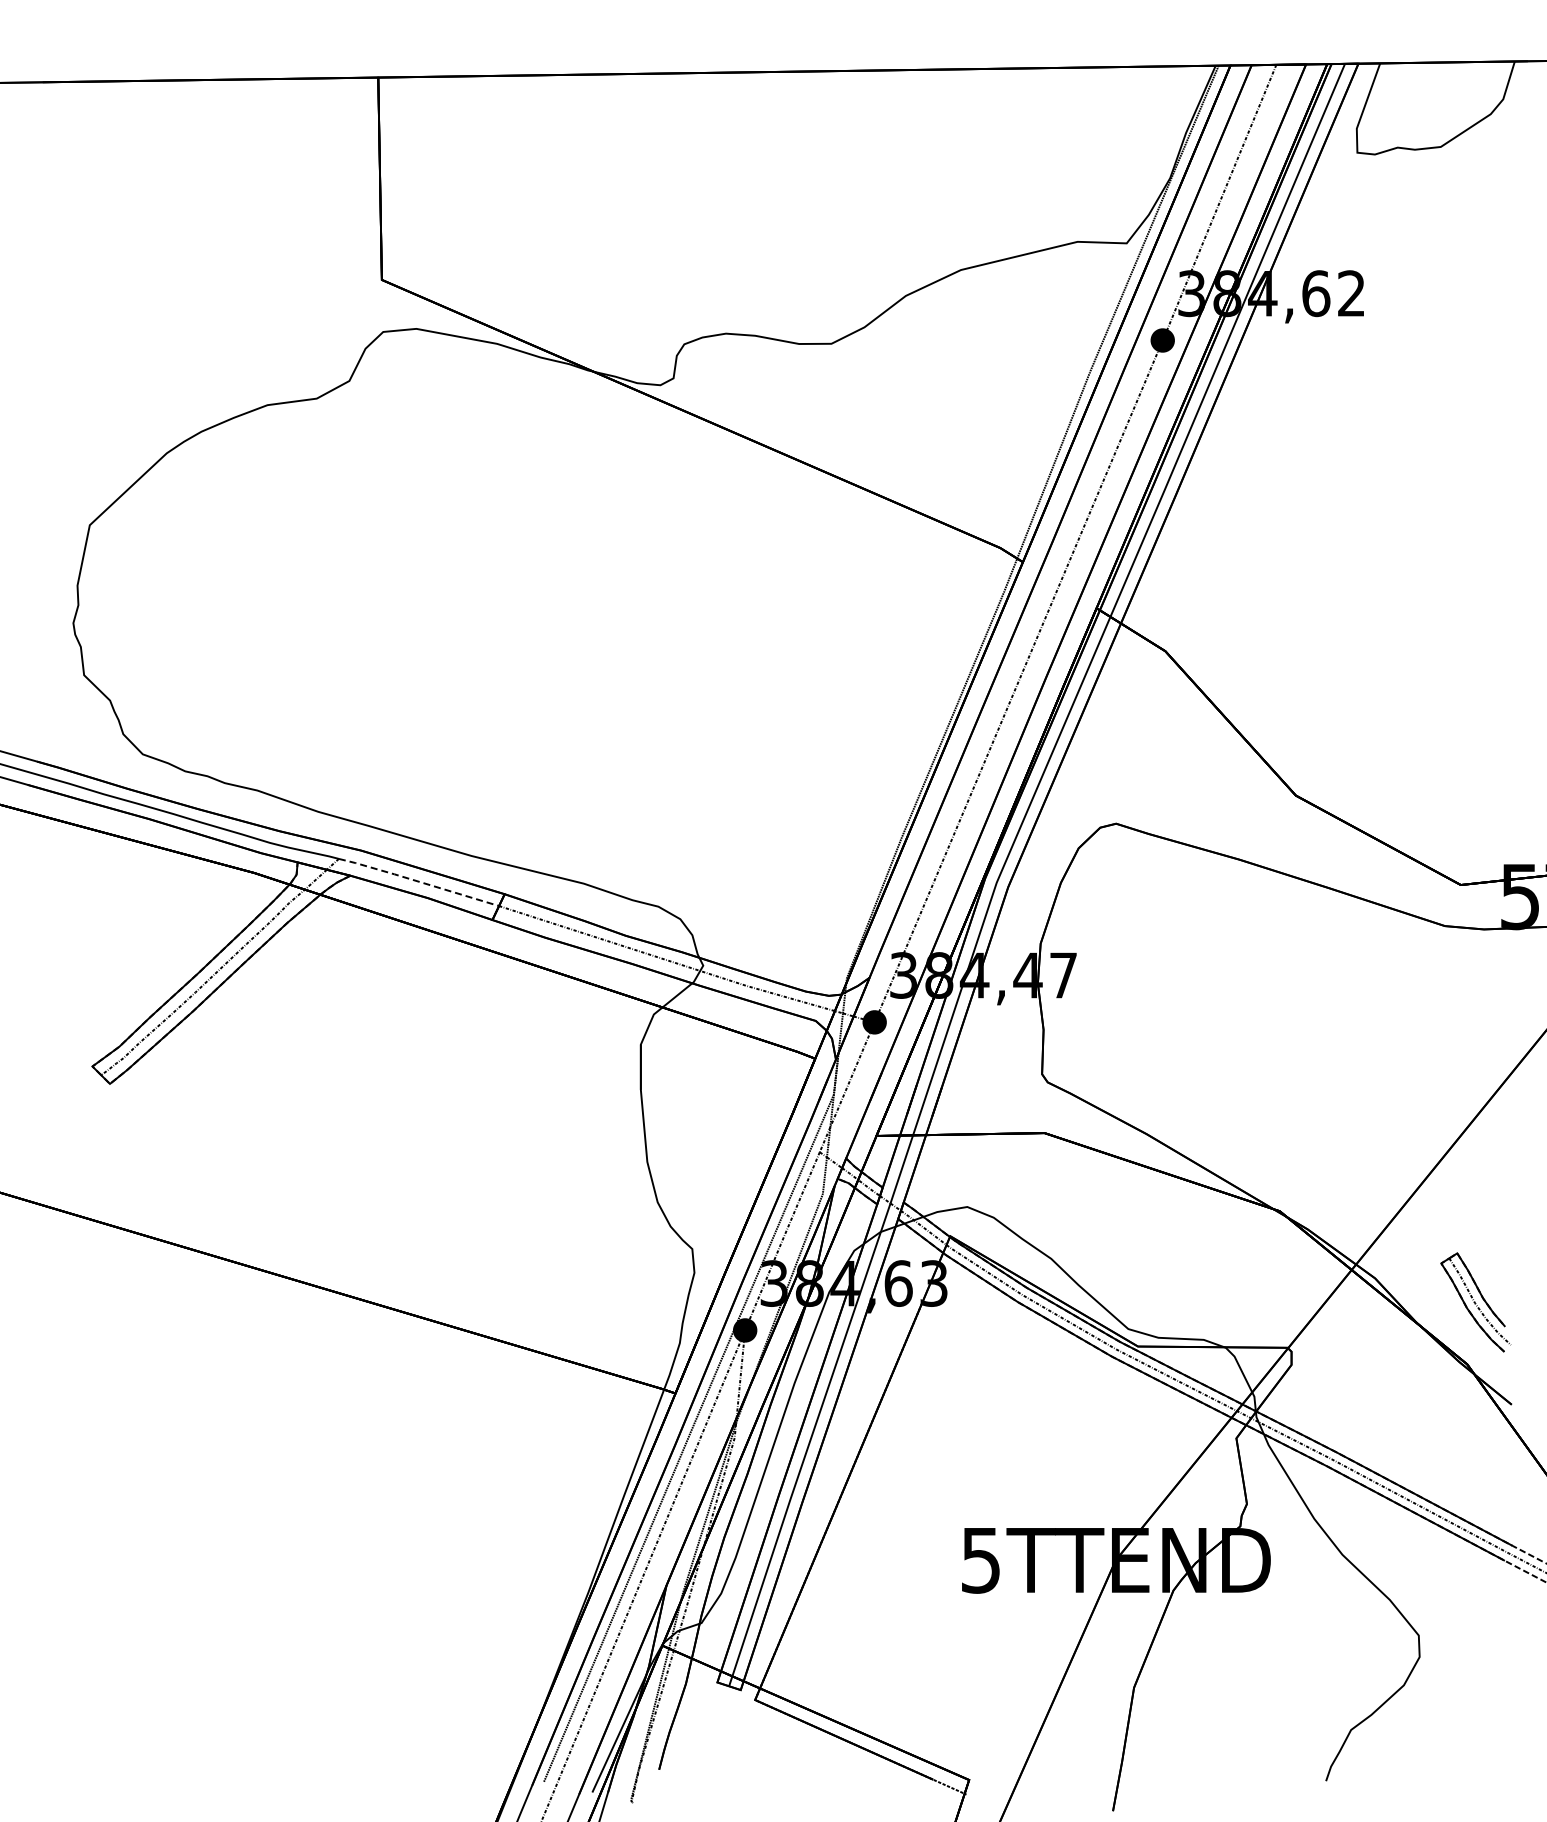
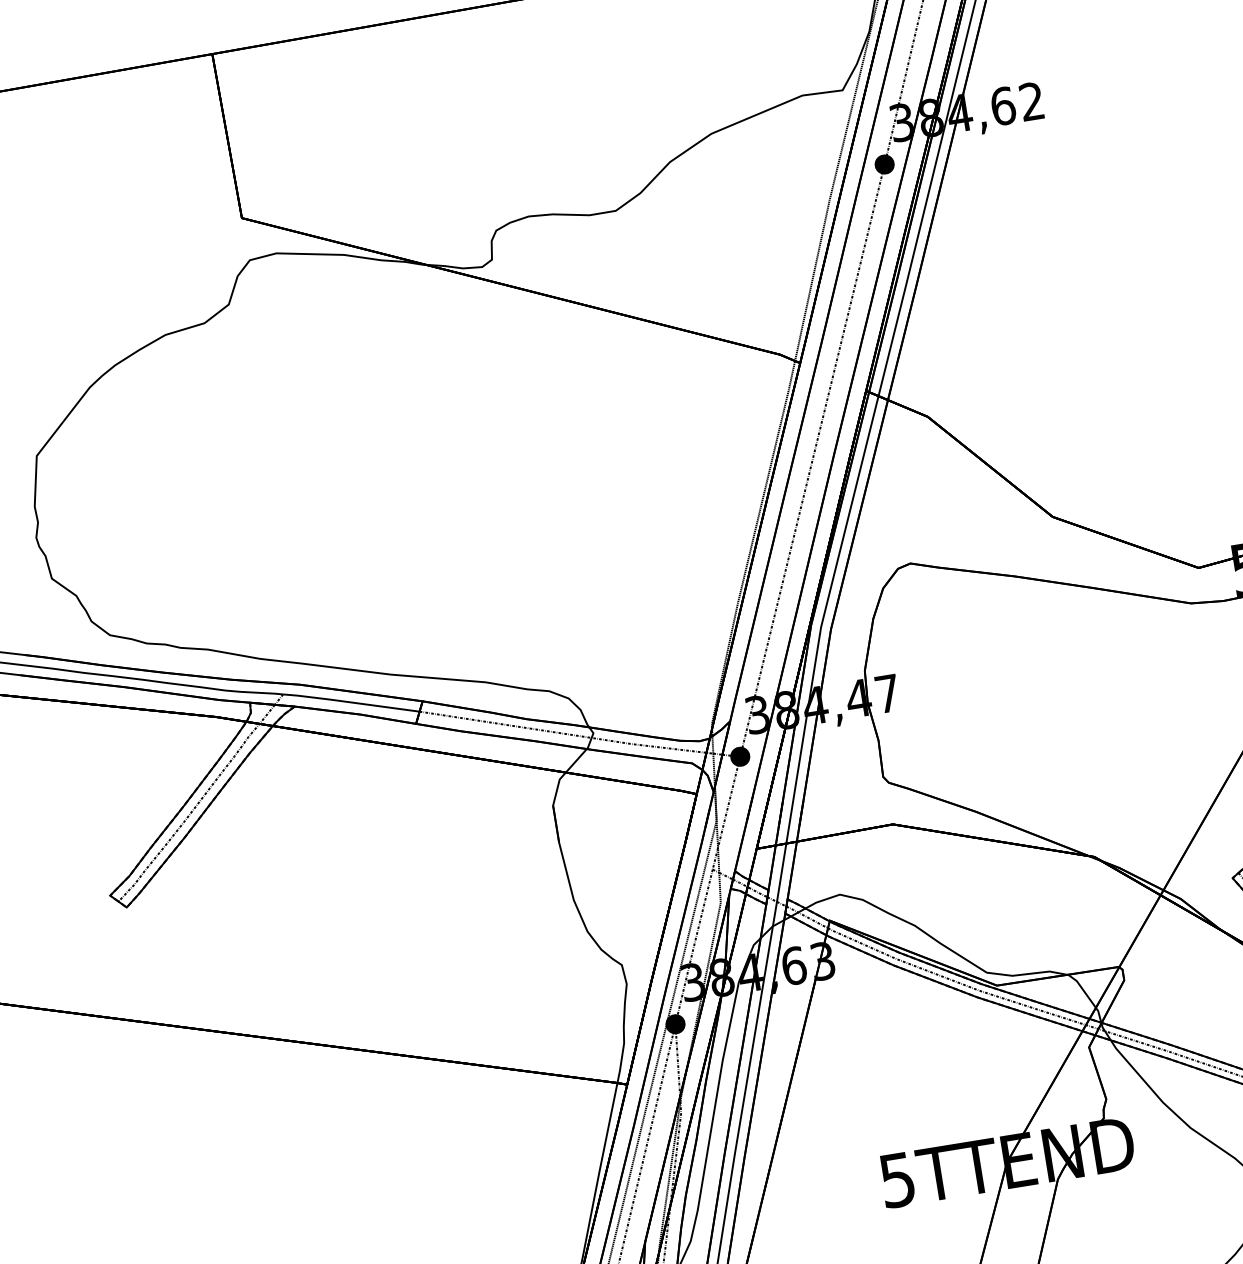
line: (418, 881) -> (350, 702), dashed -> solid

